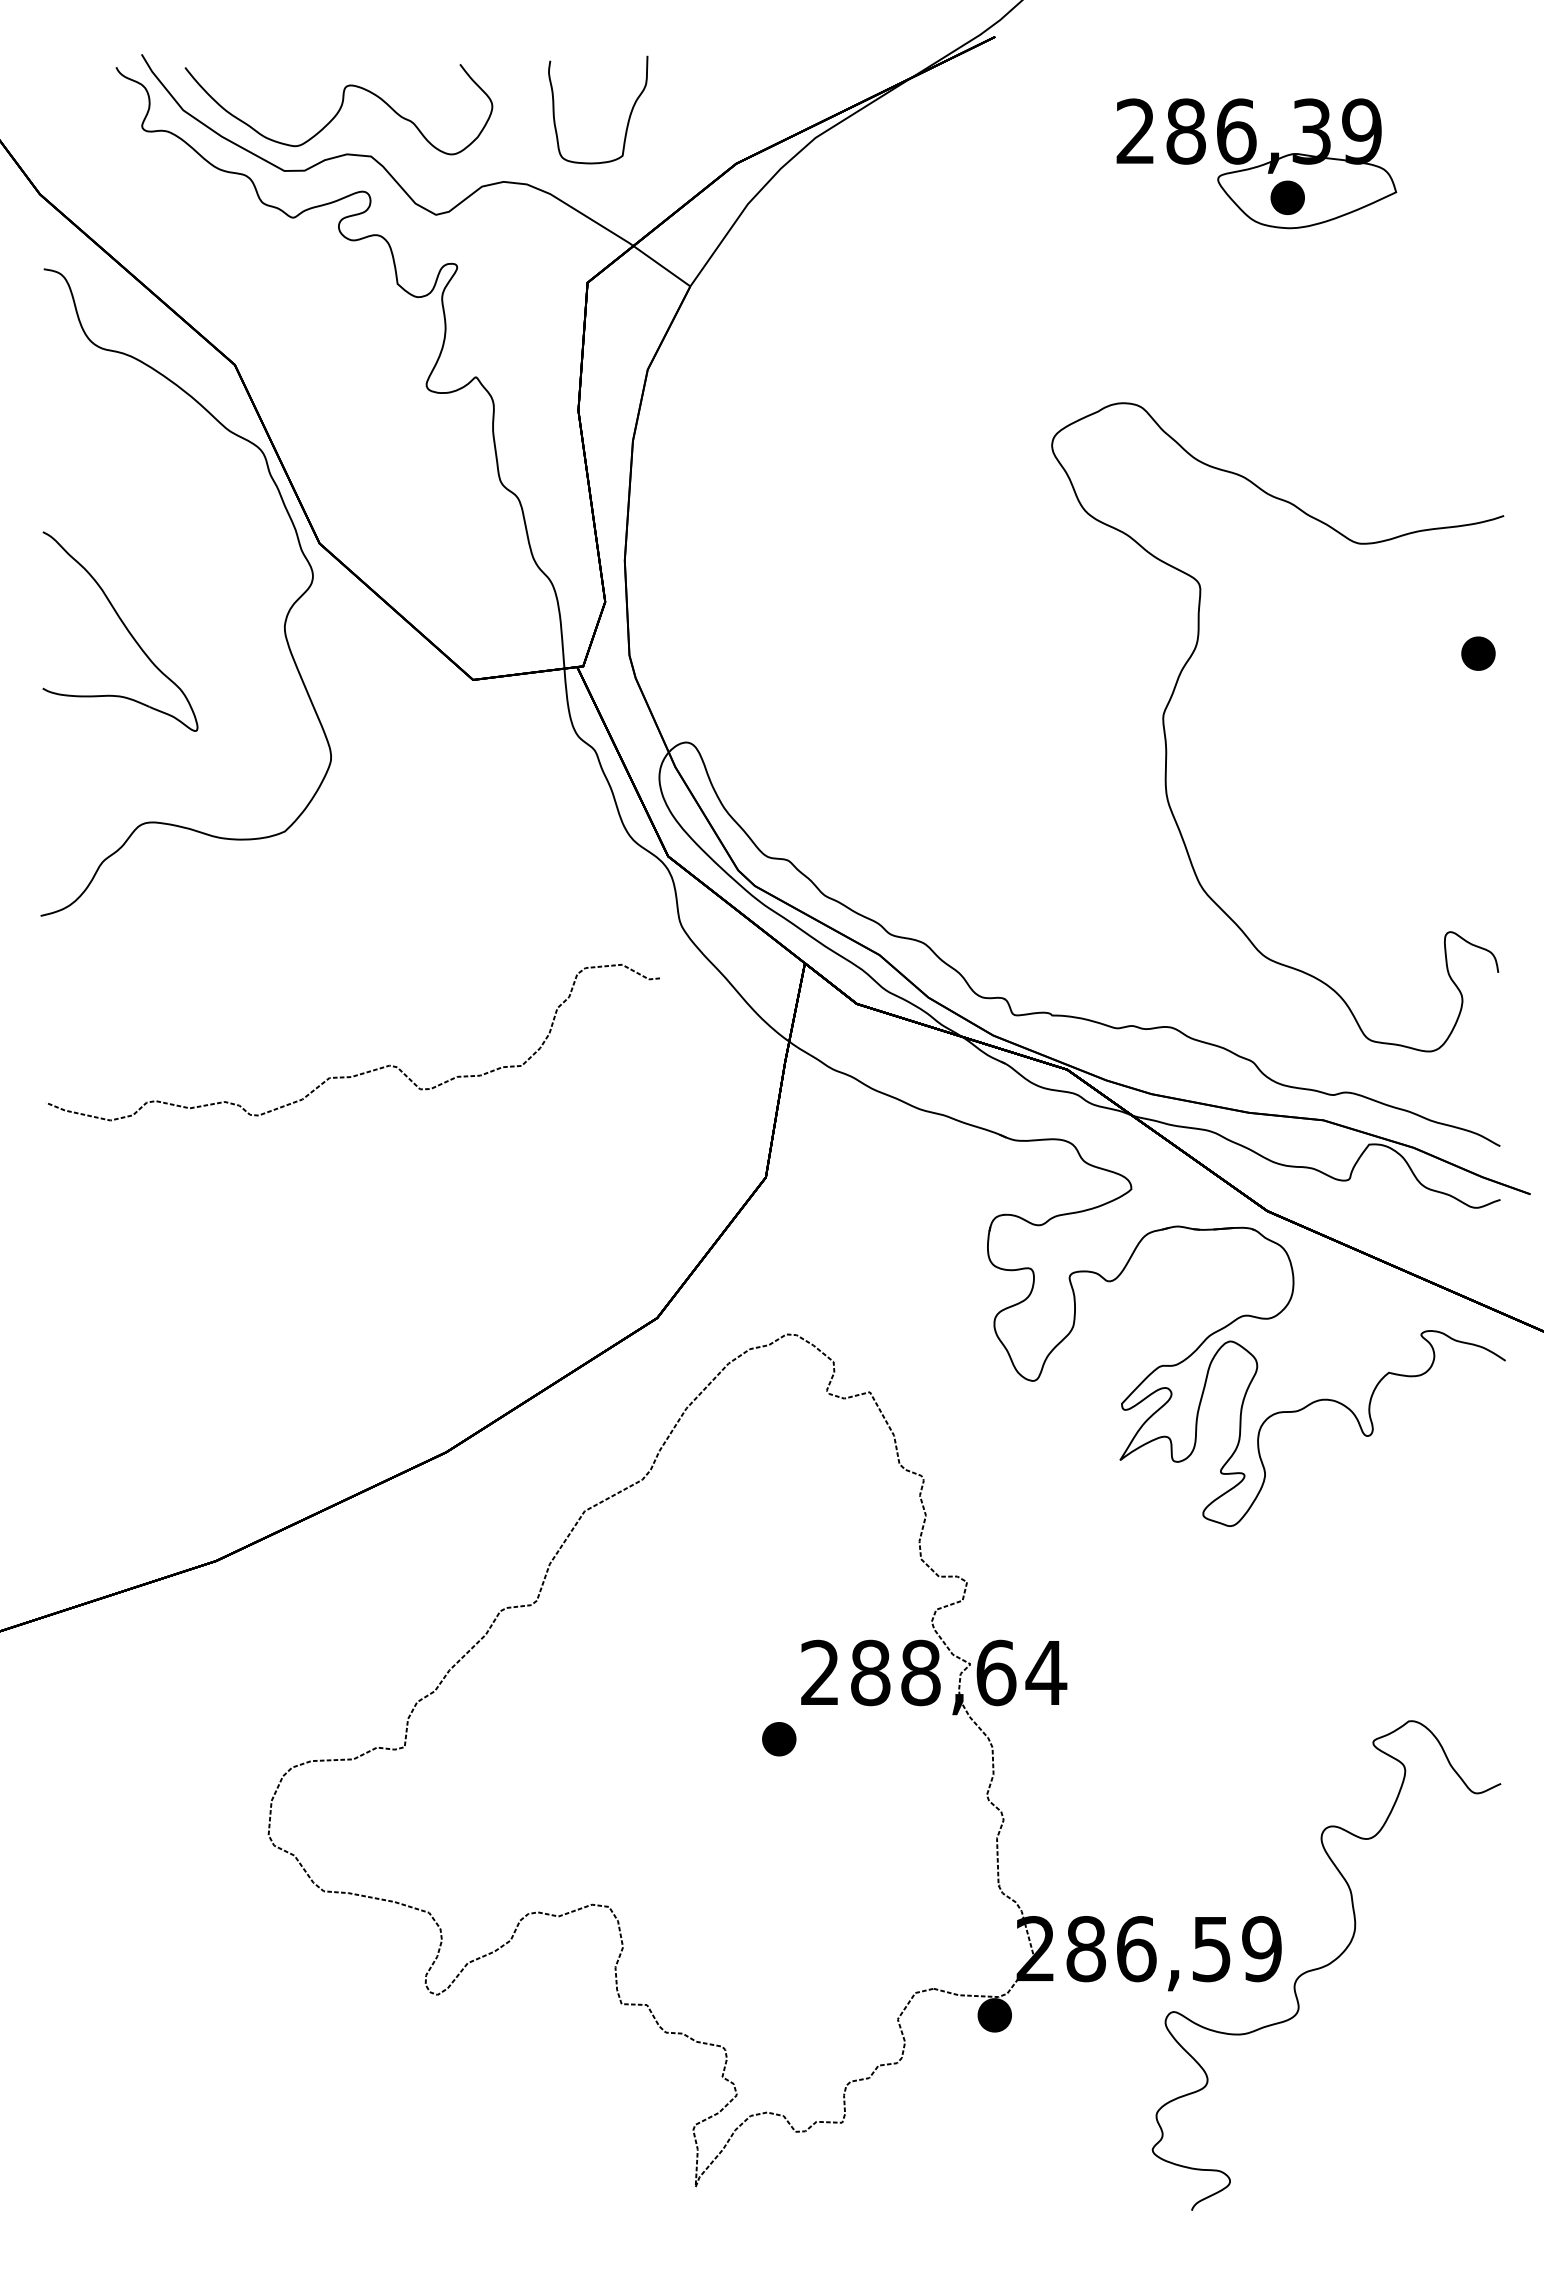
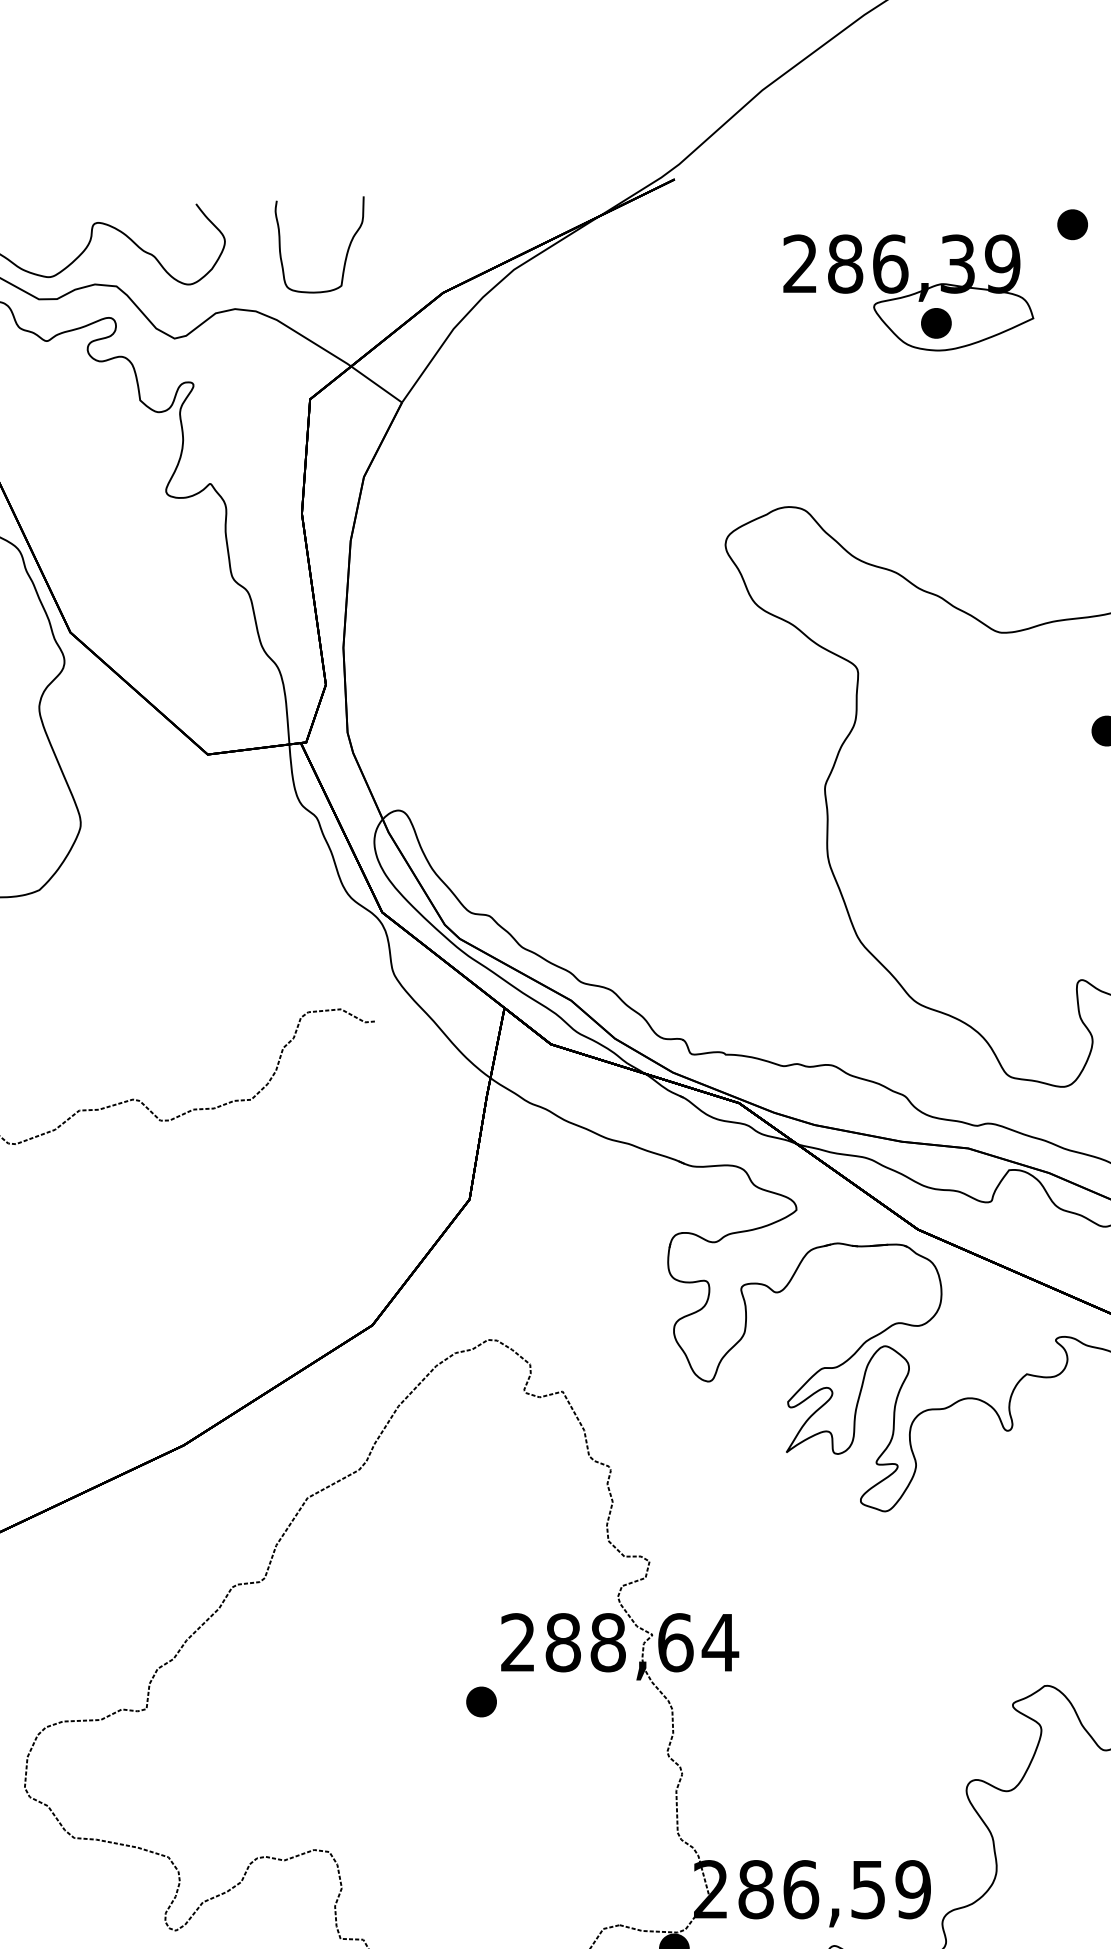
part: (1440, 87) -> (1072, 224), added

